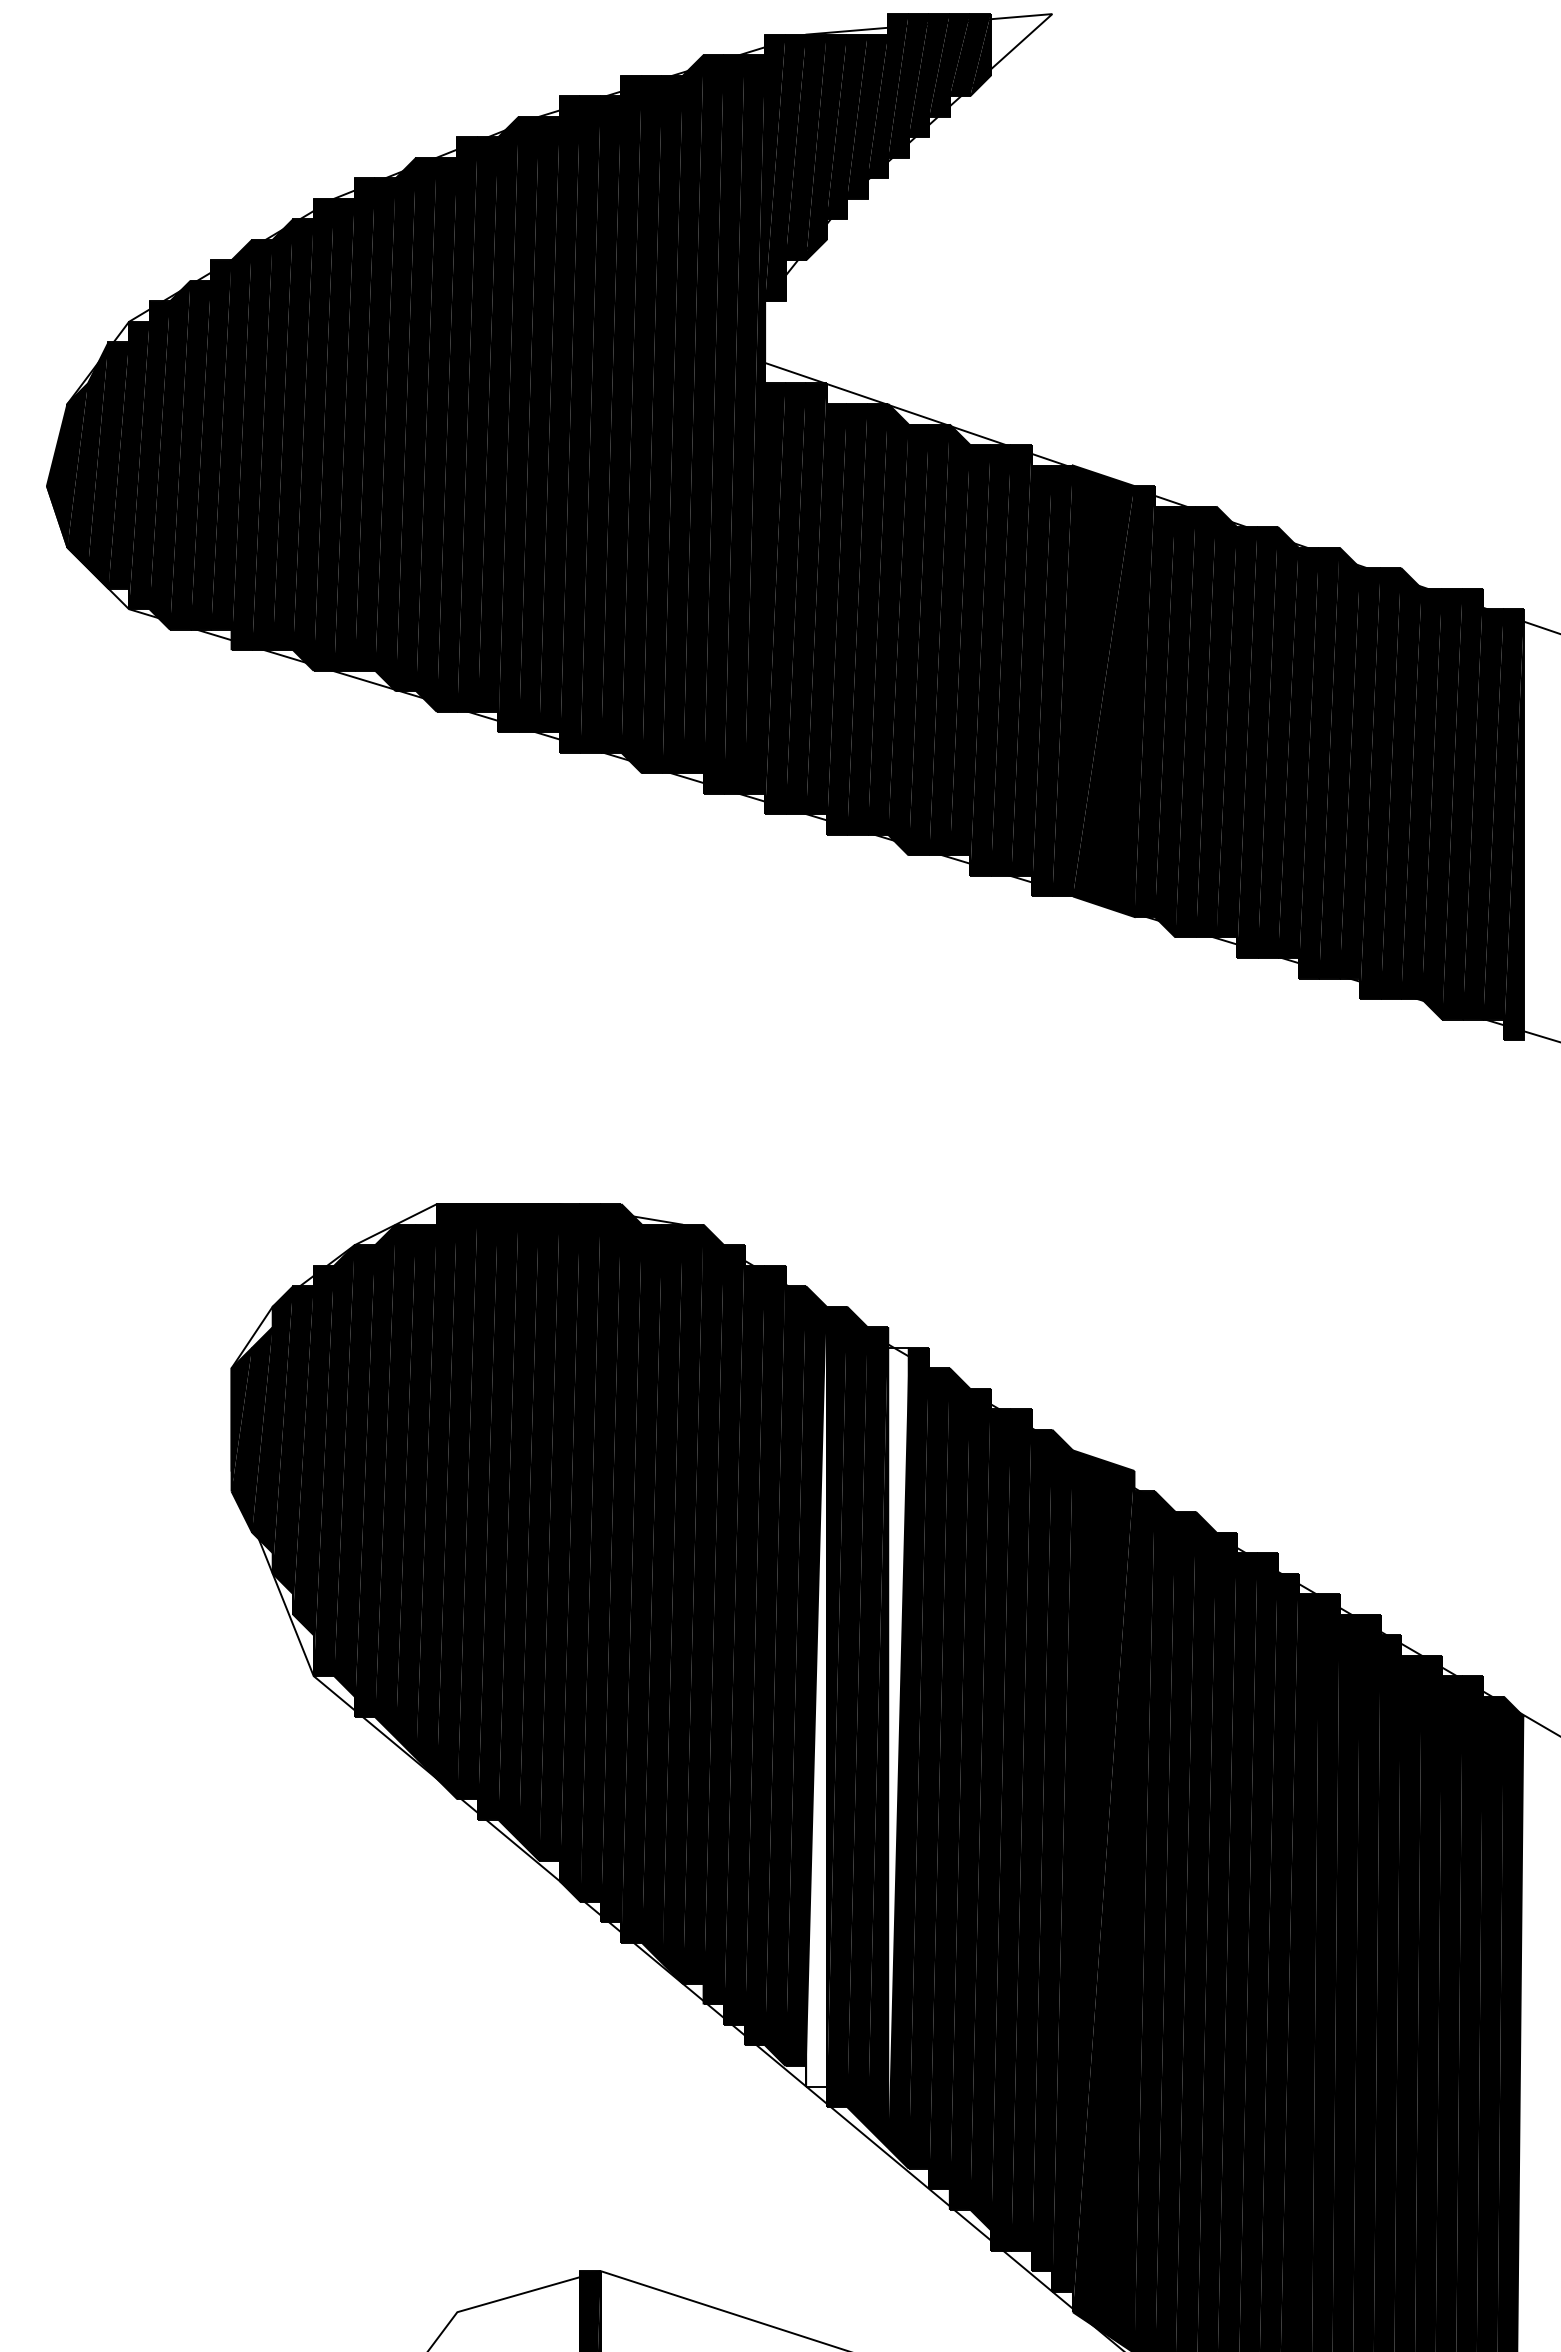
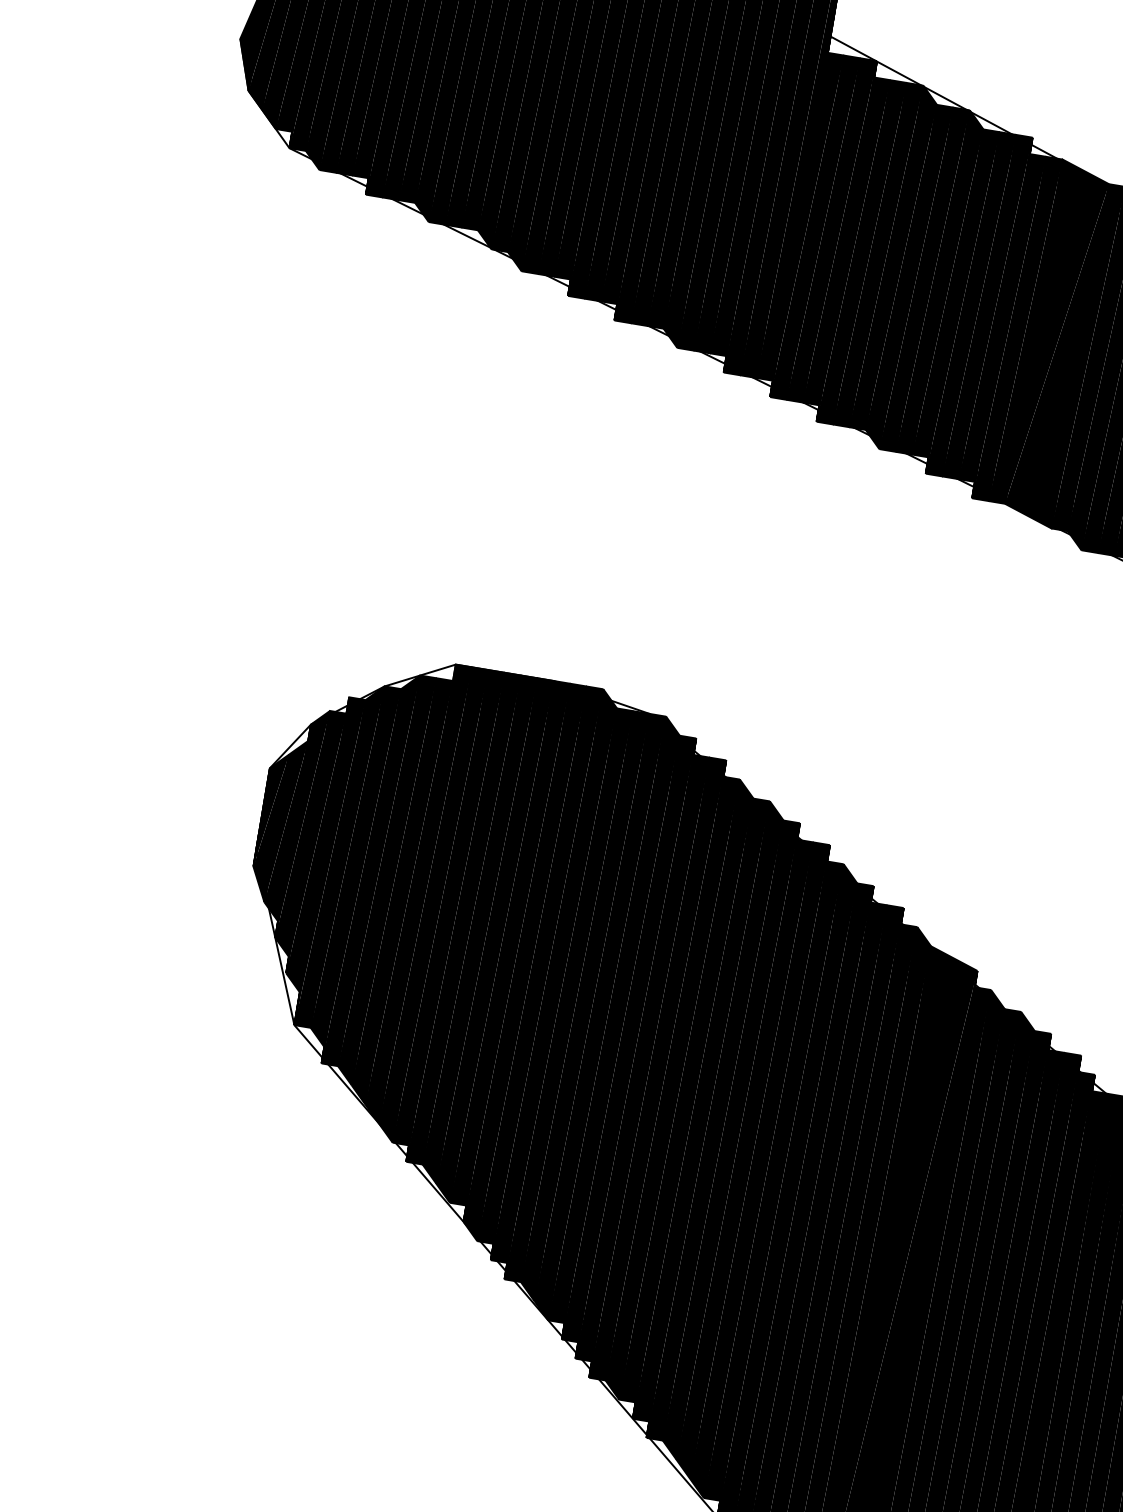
fill: (816, 1696) -> (693, 1108), added
fill: (898, 1747) -> (751, 1160), added

